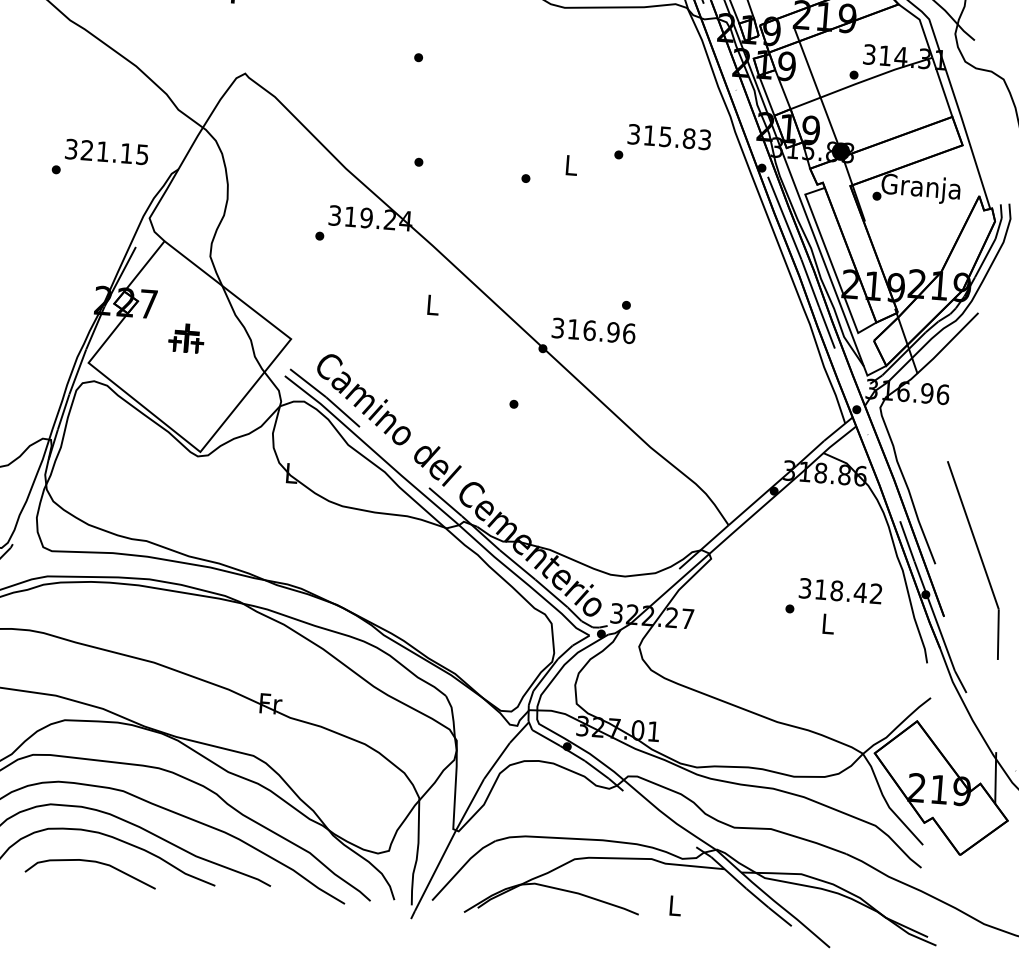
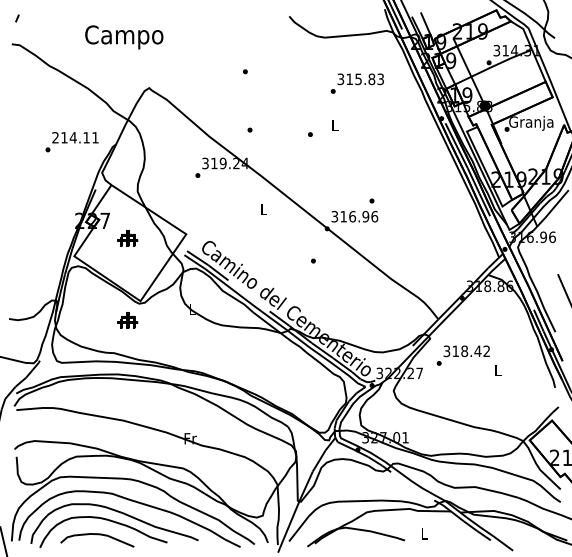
text: (661, 143) -> (356, 83), moved
text: (106, 151) -> (75, 137), 321.15 -> 214.11
part: (174, 484) -> (127, 320), added
text: (832, 598) -> (462, 355), moved

